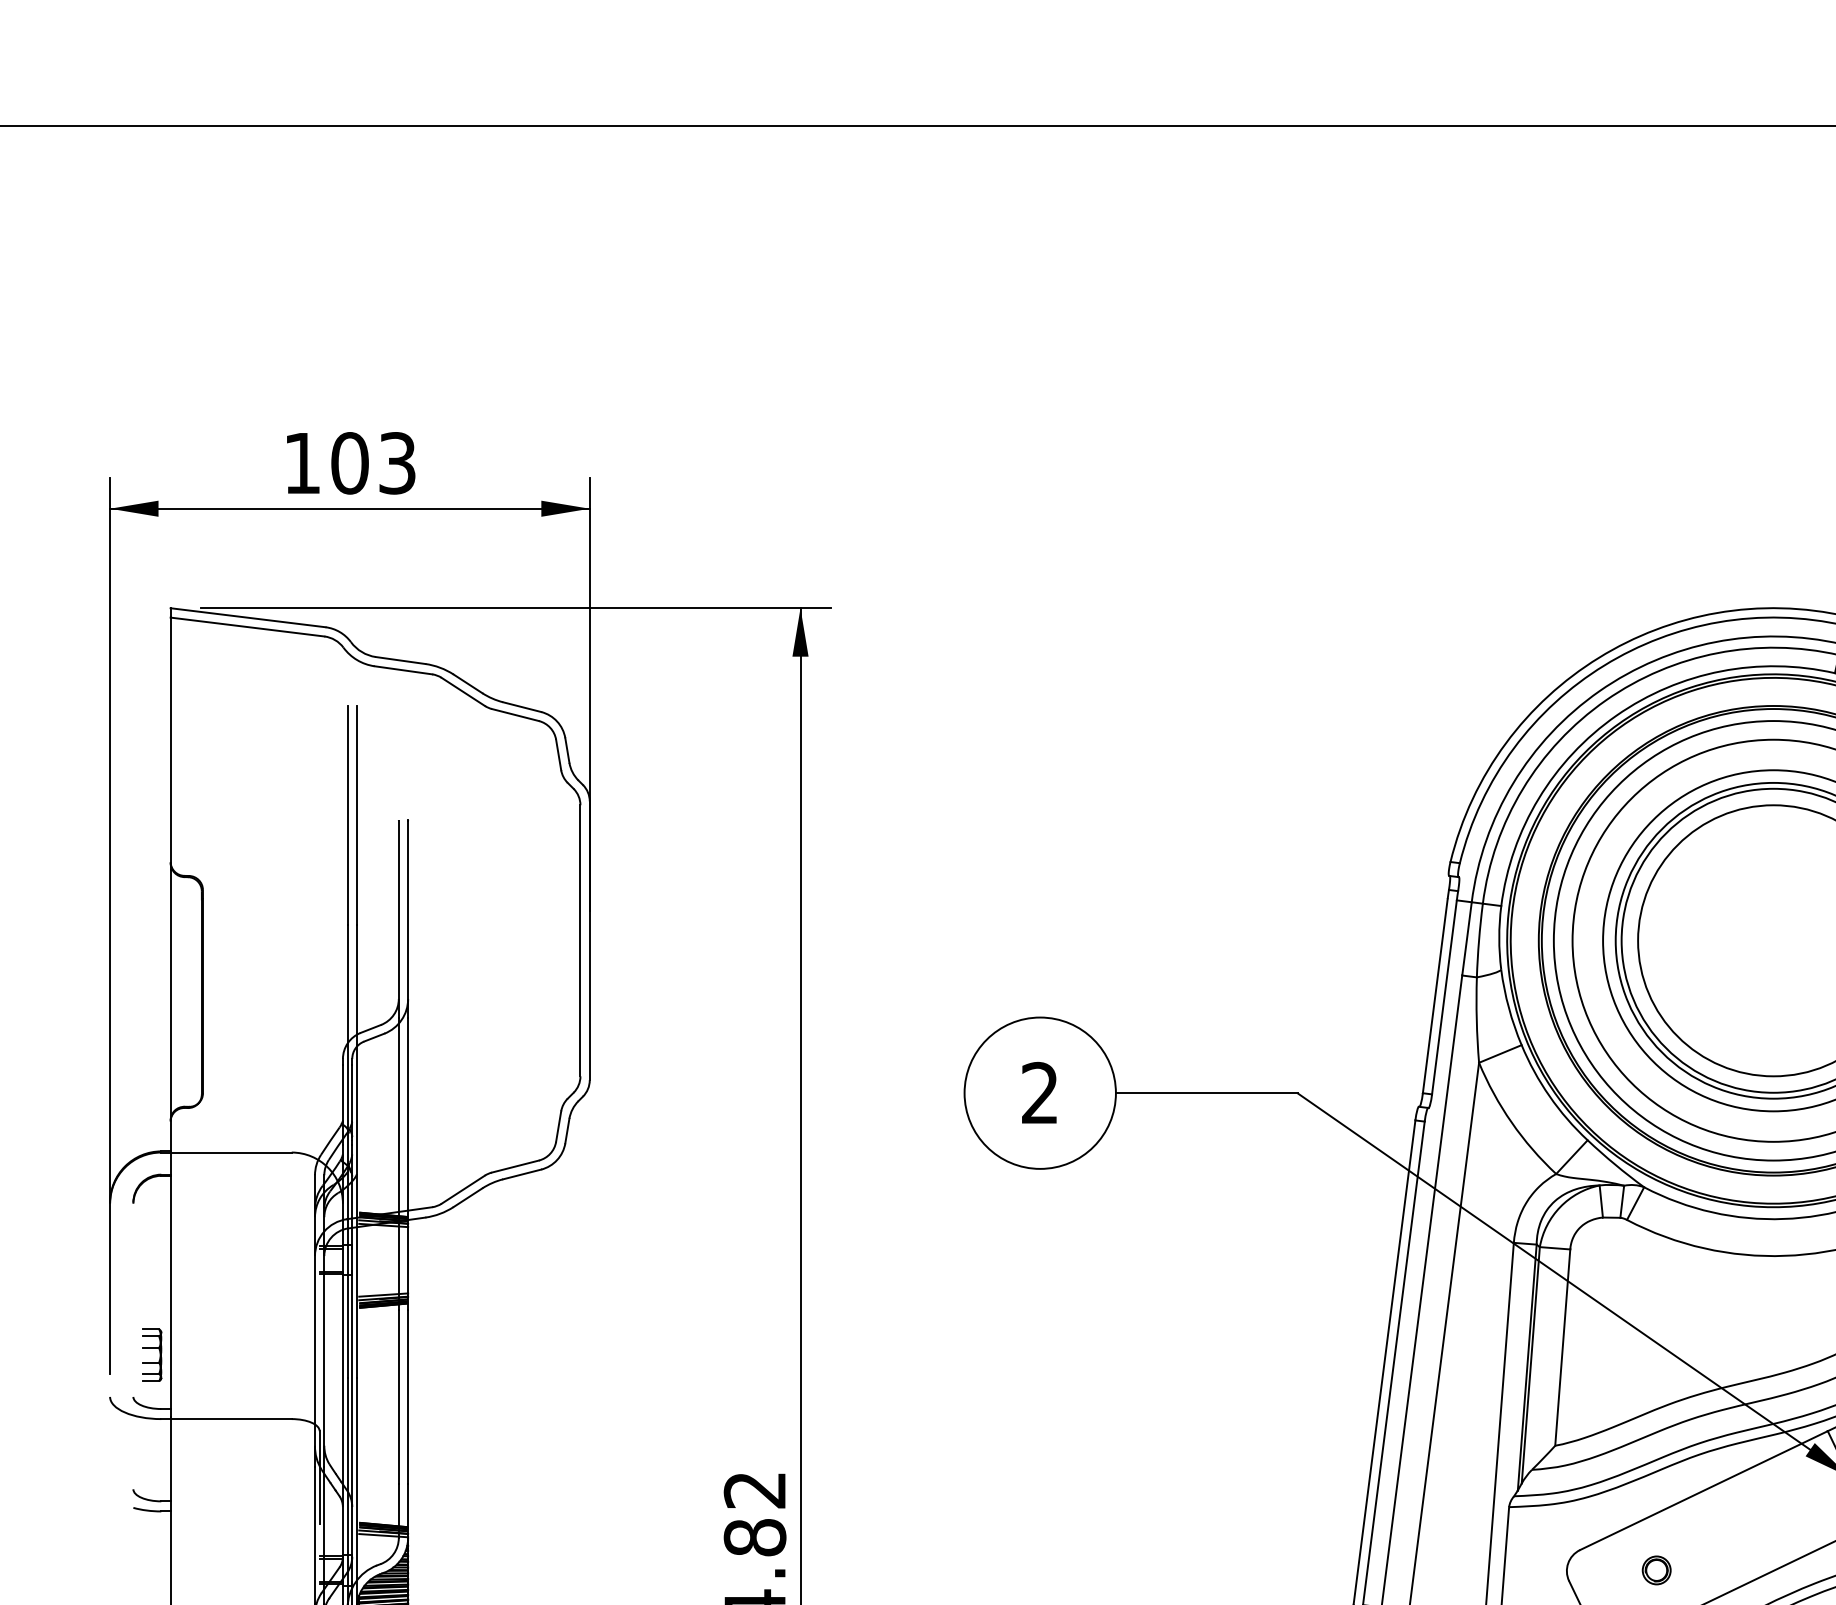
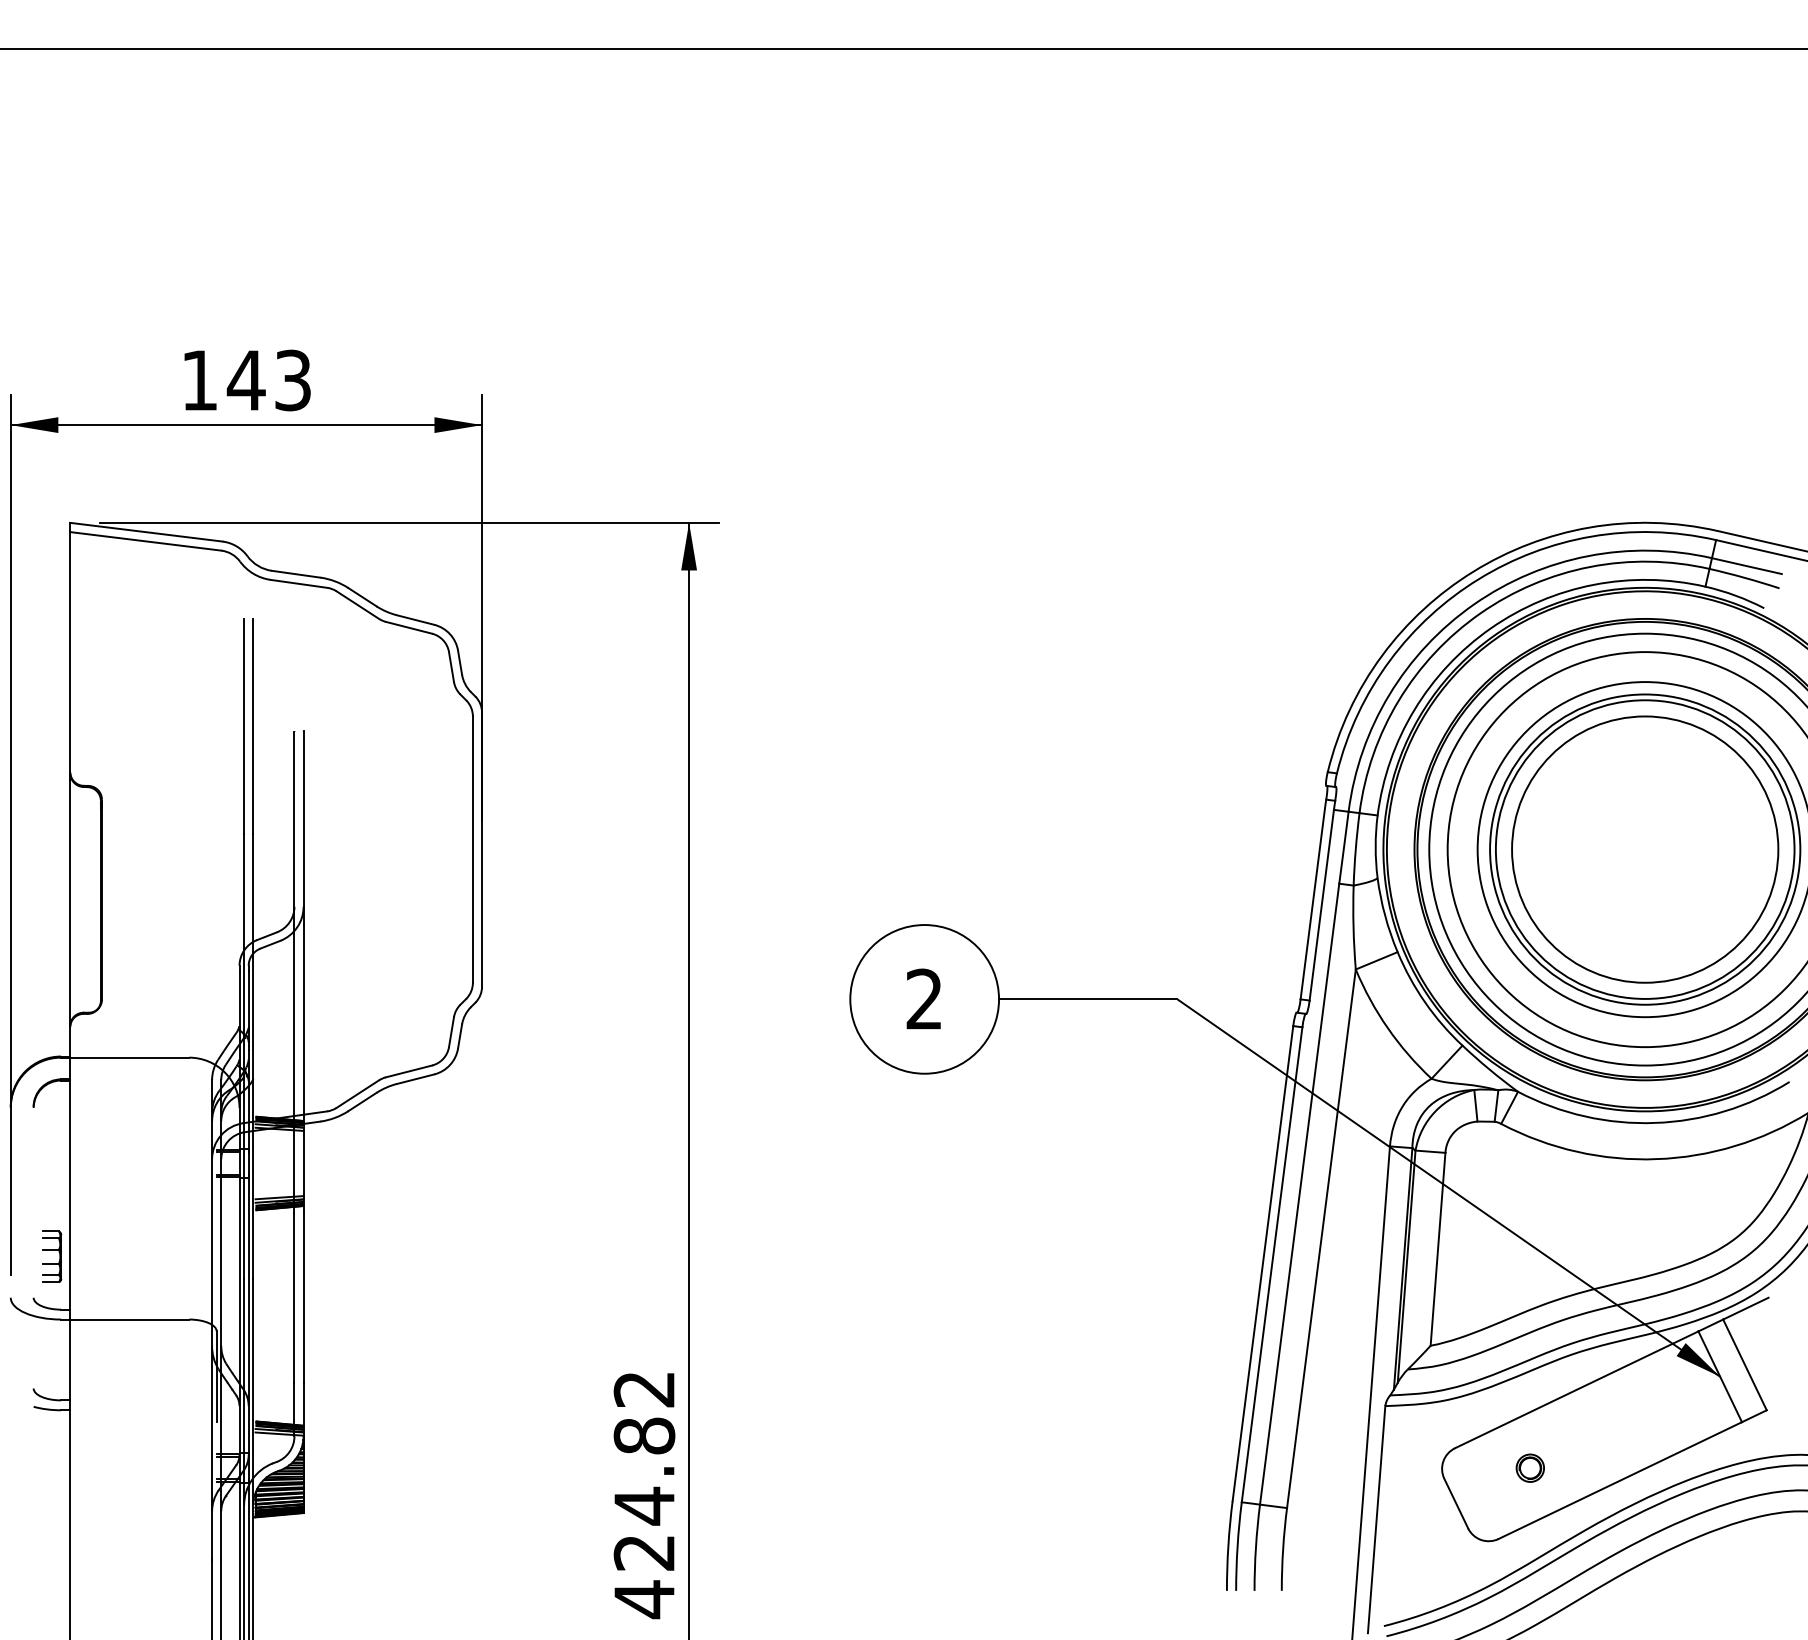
text: (348, 463) -> (245, 380), 103 -> 143

